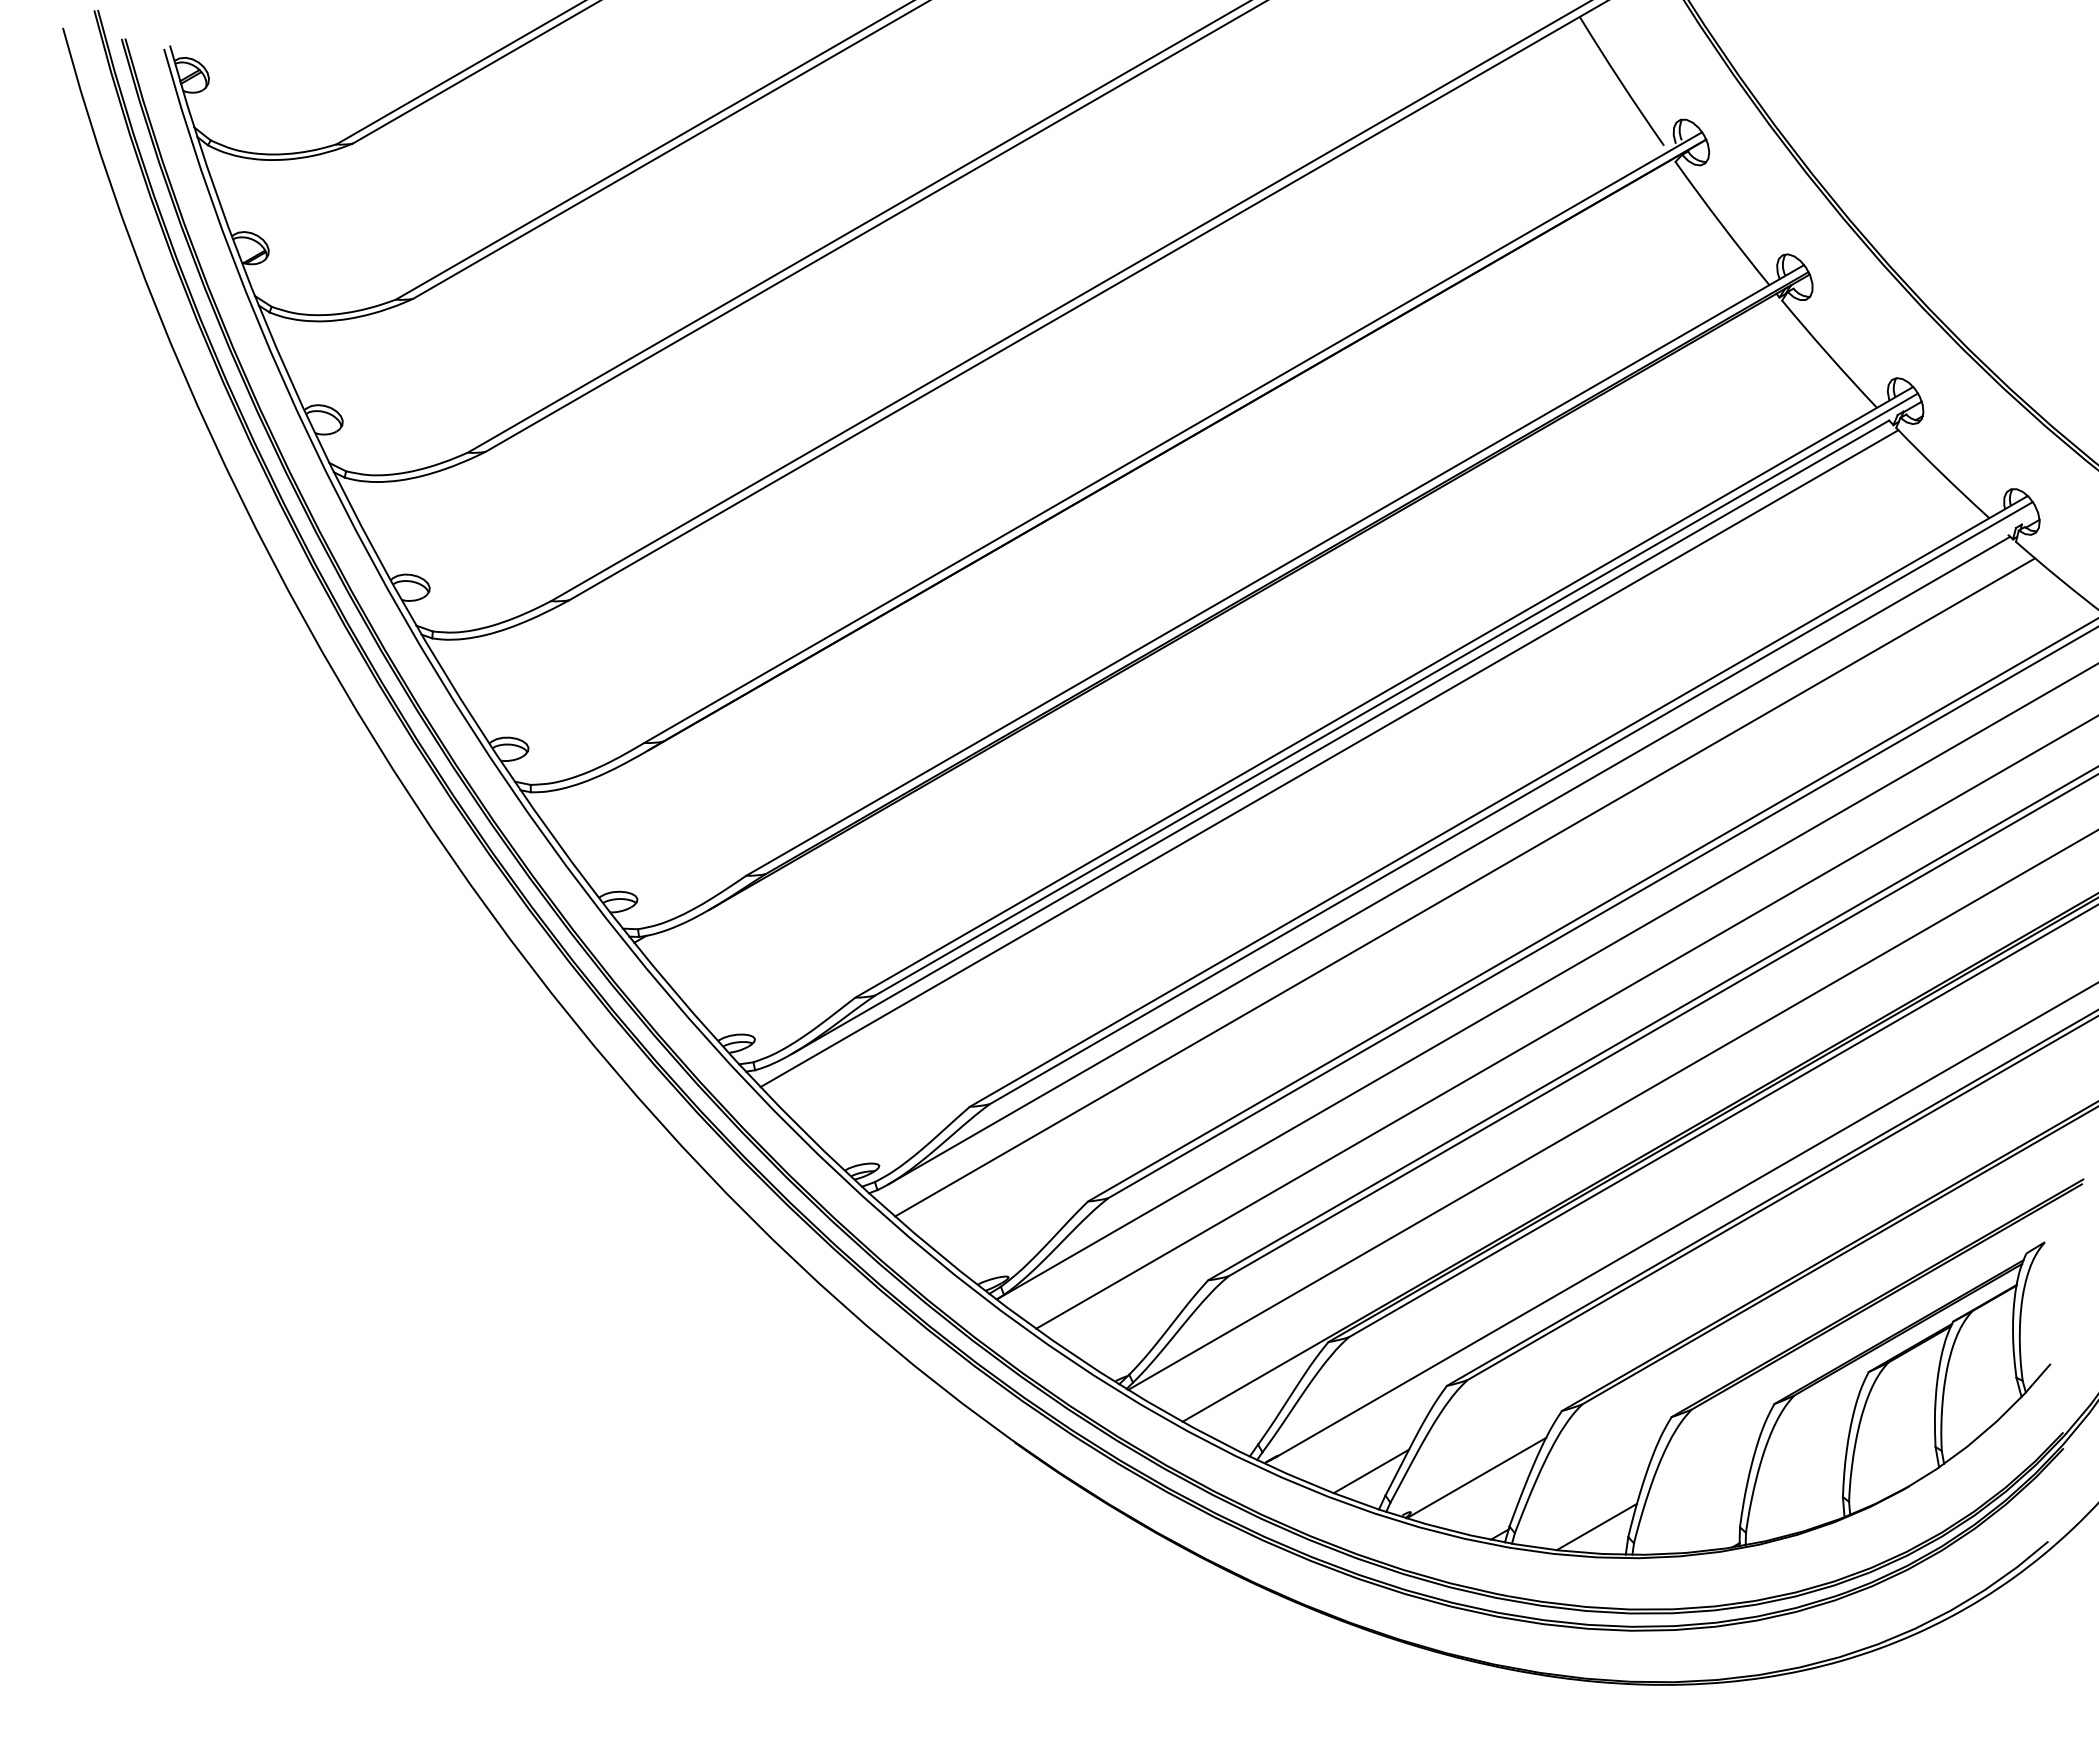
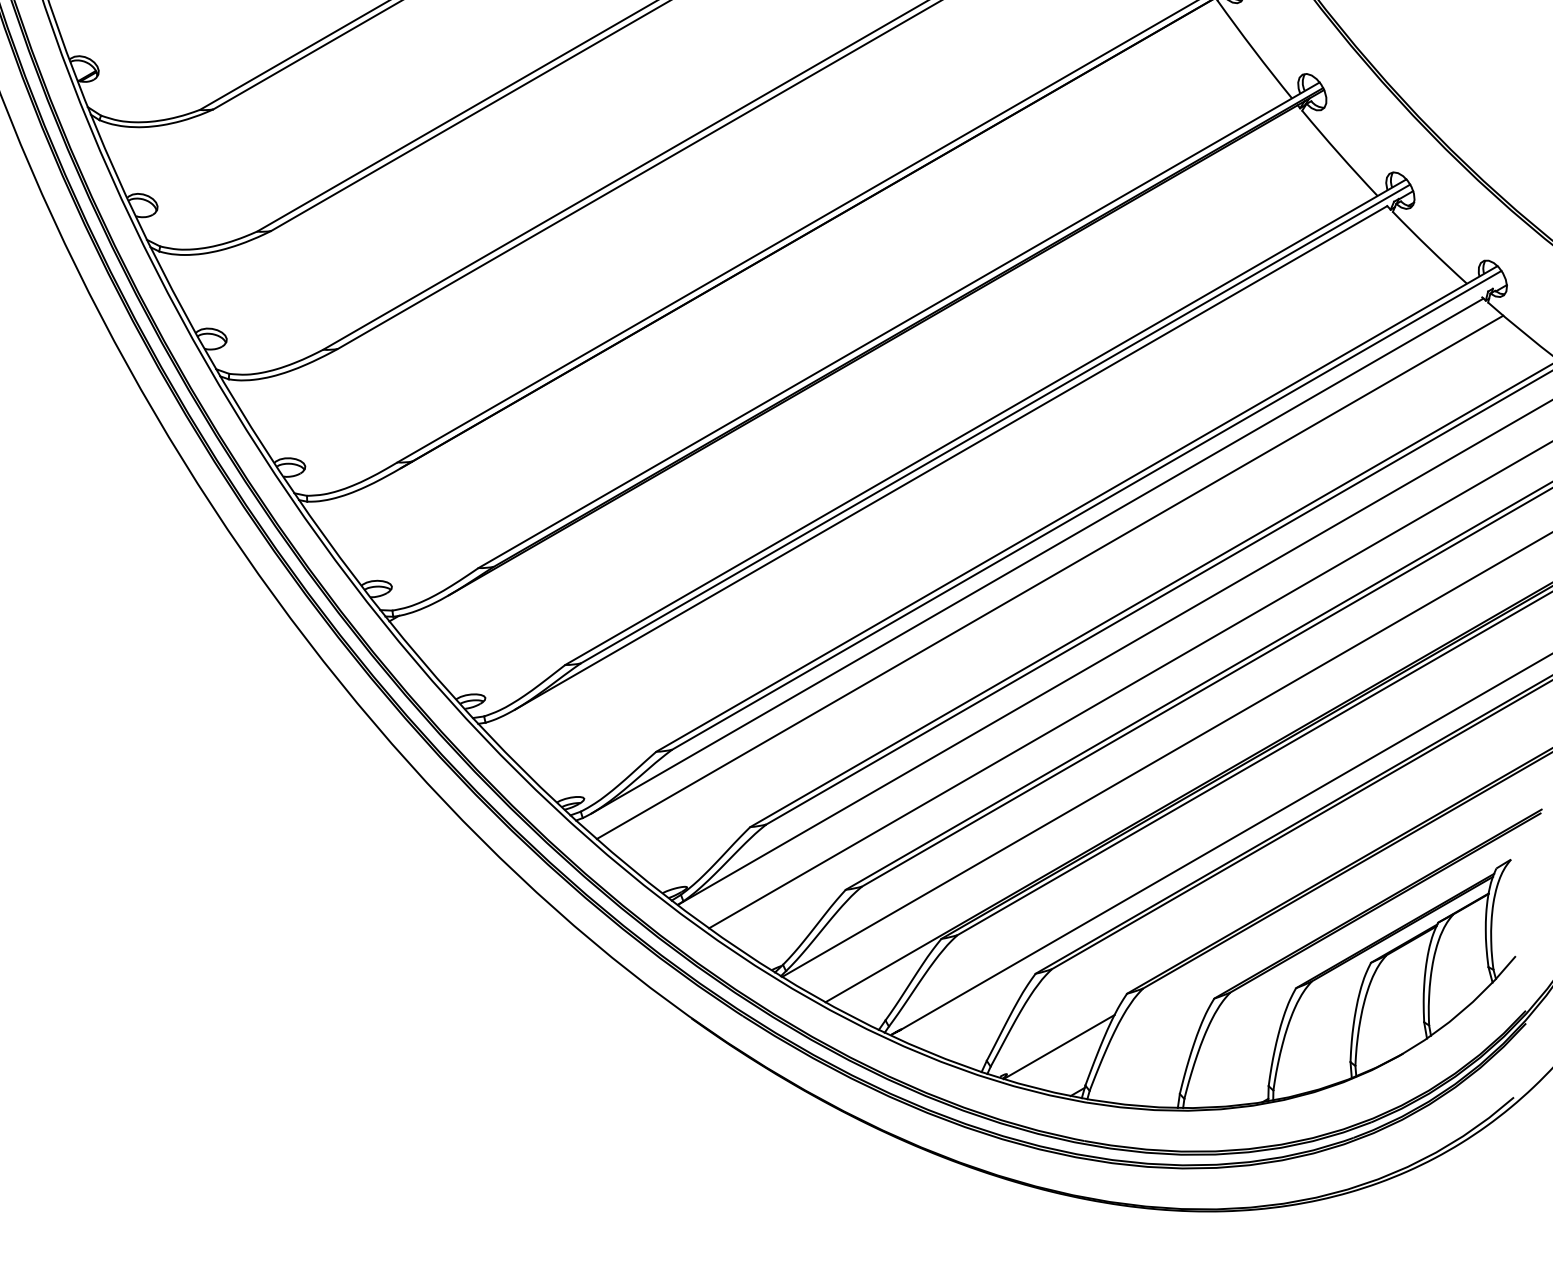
line: (1329, 758) -> (942, 474), removed
line: (1371, 1471) -> (975, 1041), removed
line: (1596, 1526) -> (1154, 1085), removed

